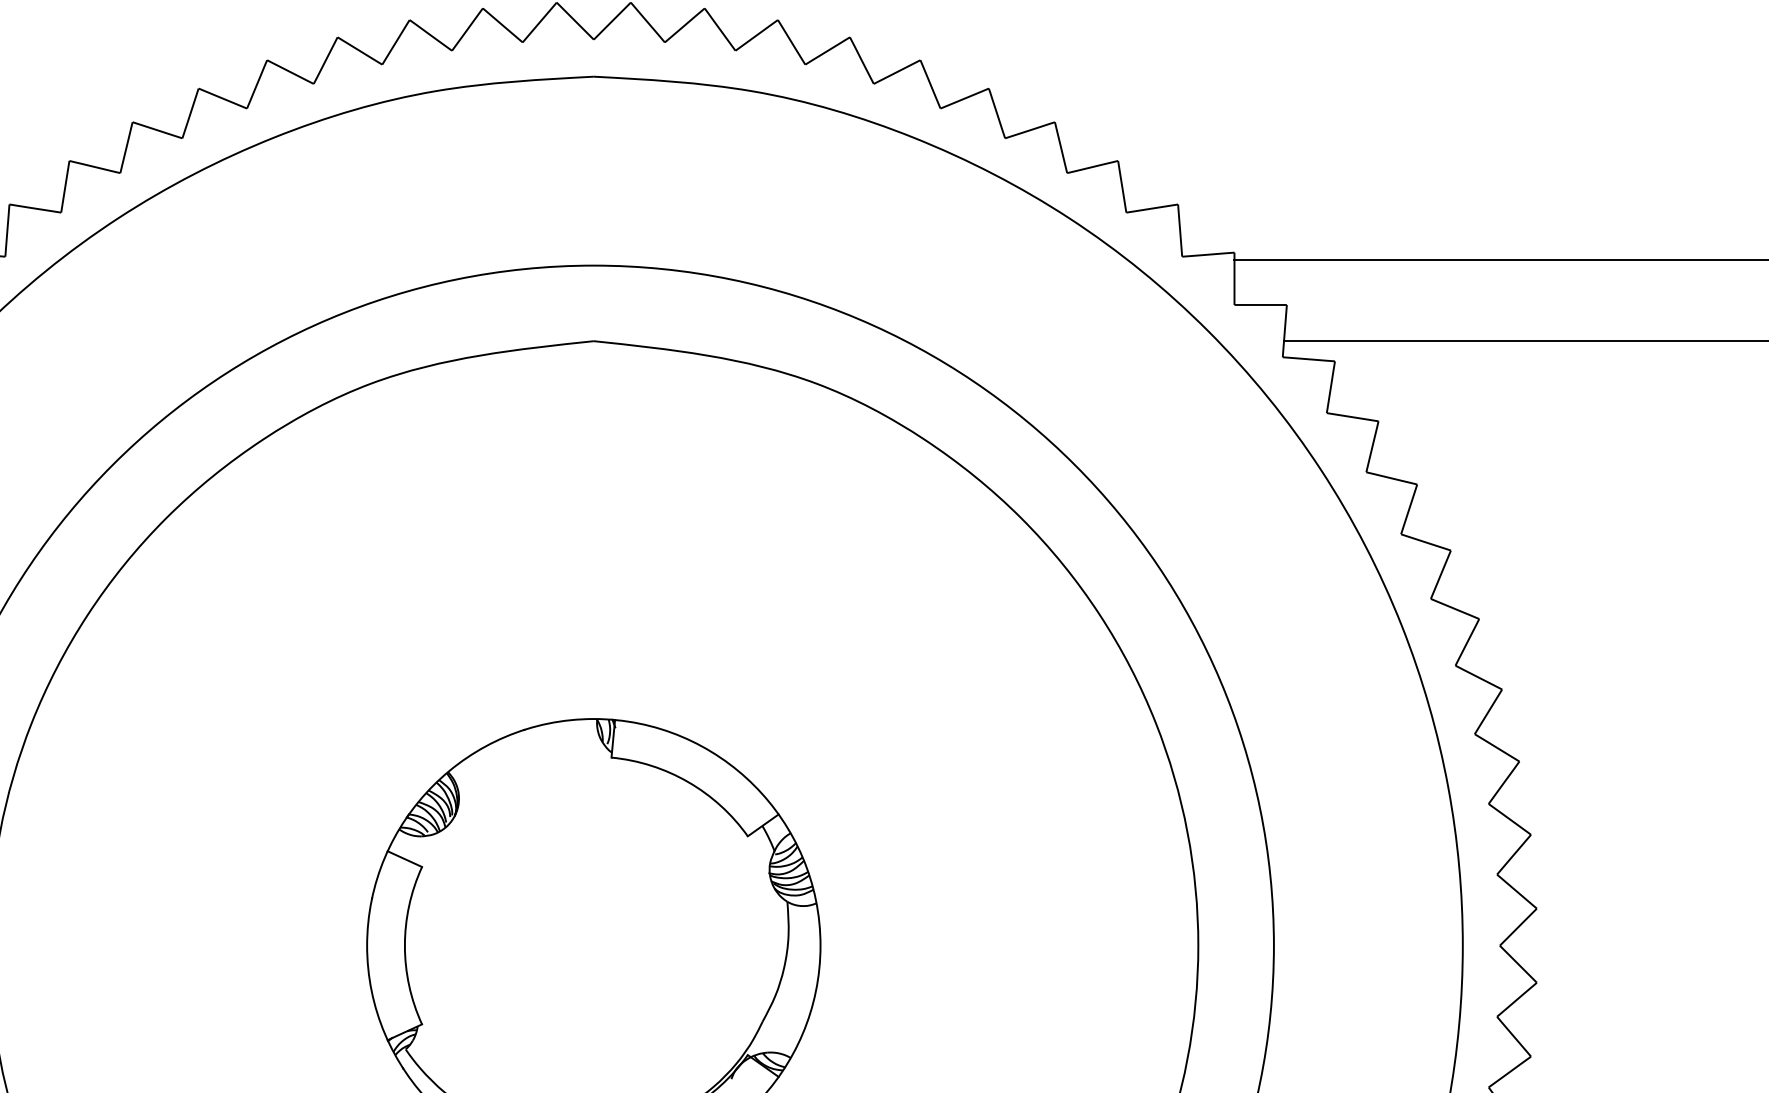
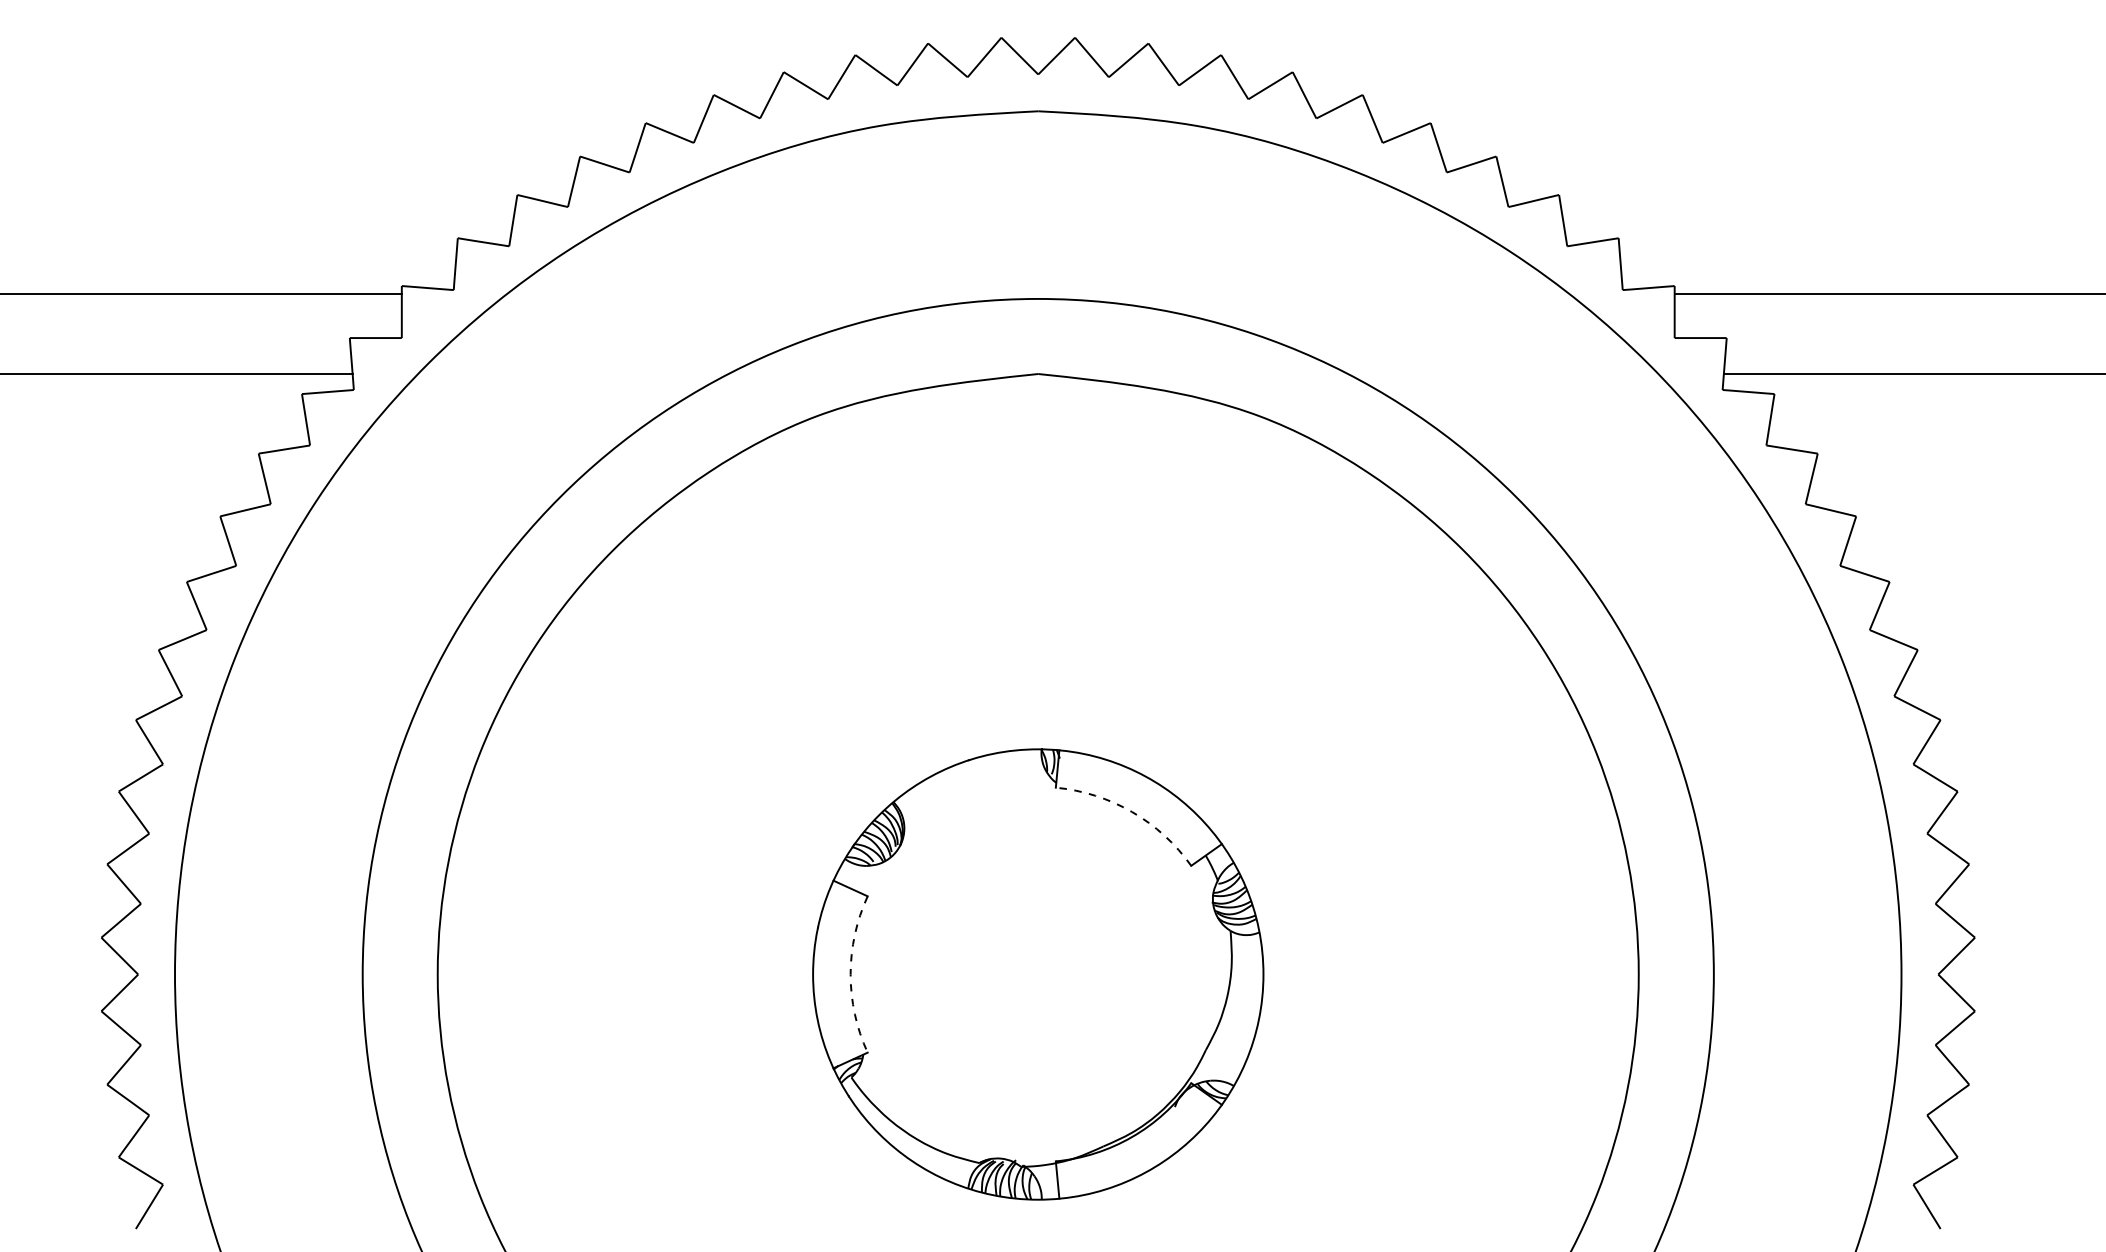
arc: (688, 782) -> (1132, 812), solid -> dashed
arc: (404, 945) -> (850, 974), solid -> dashed

